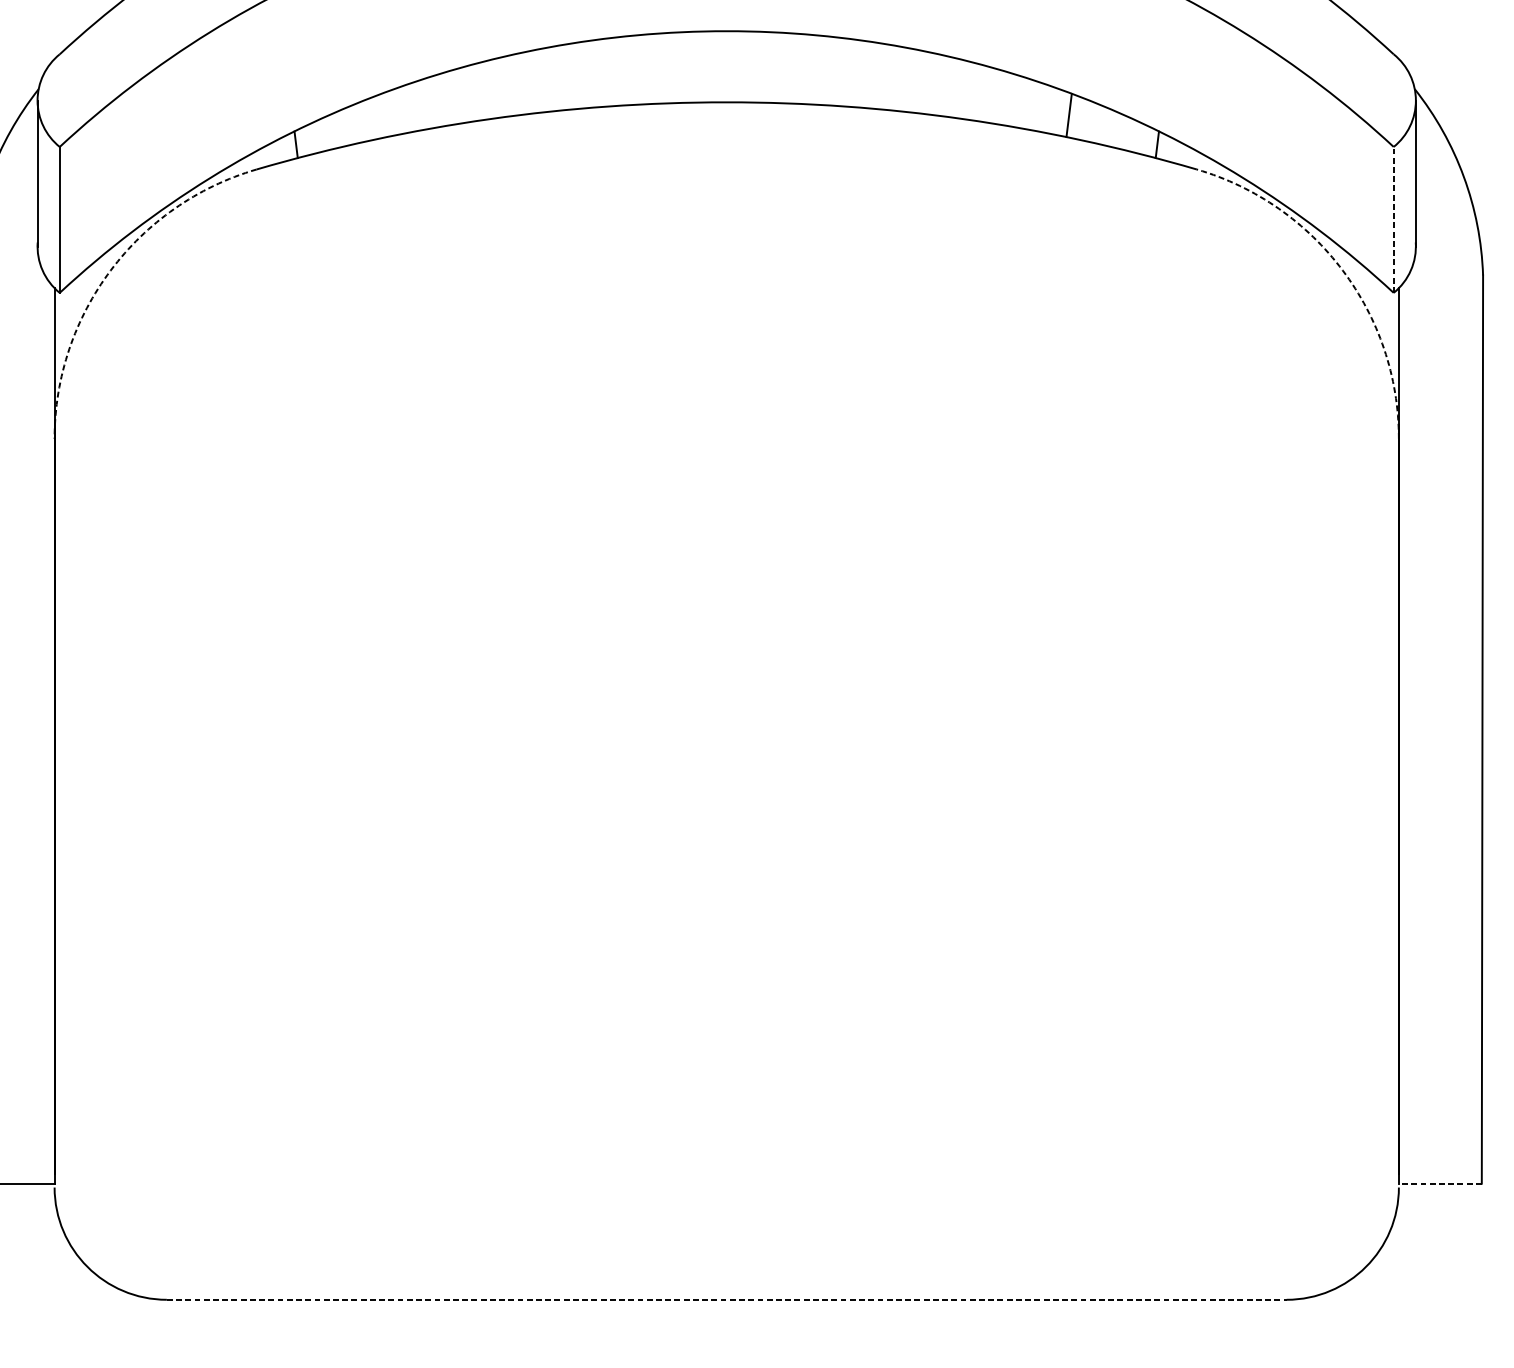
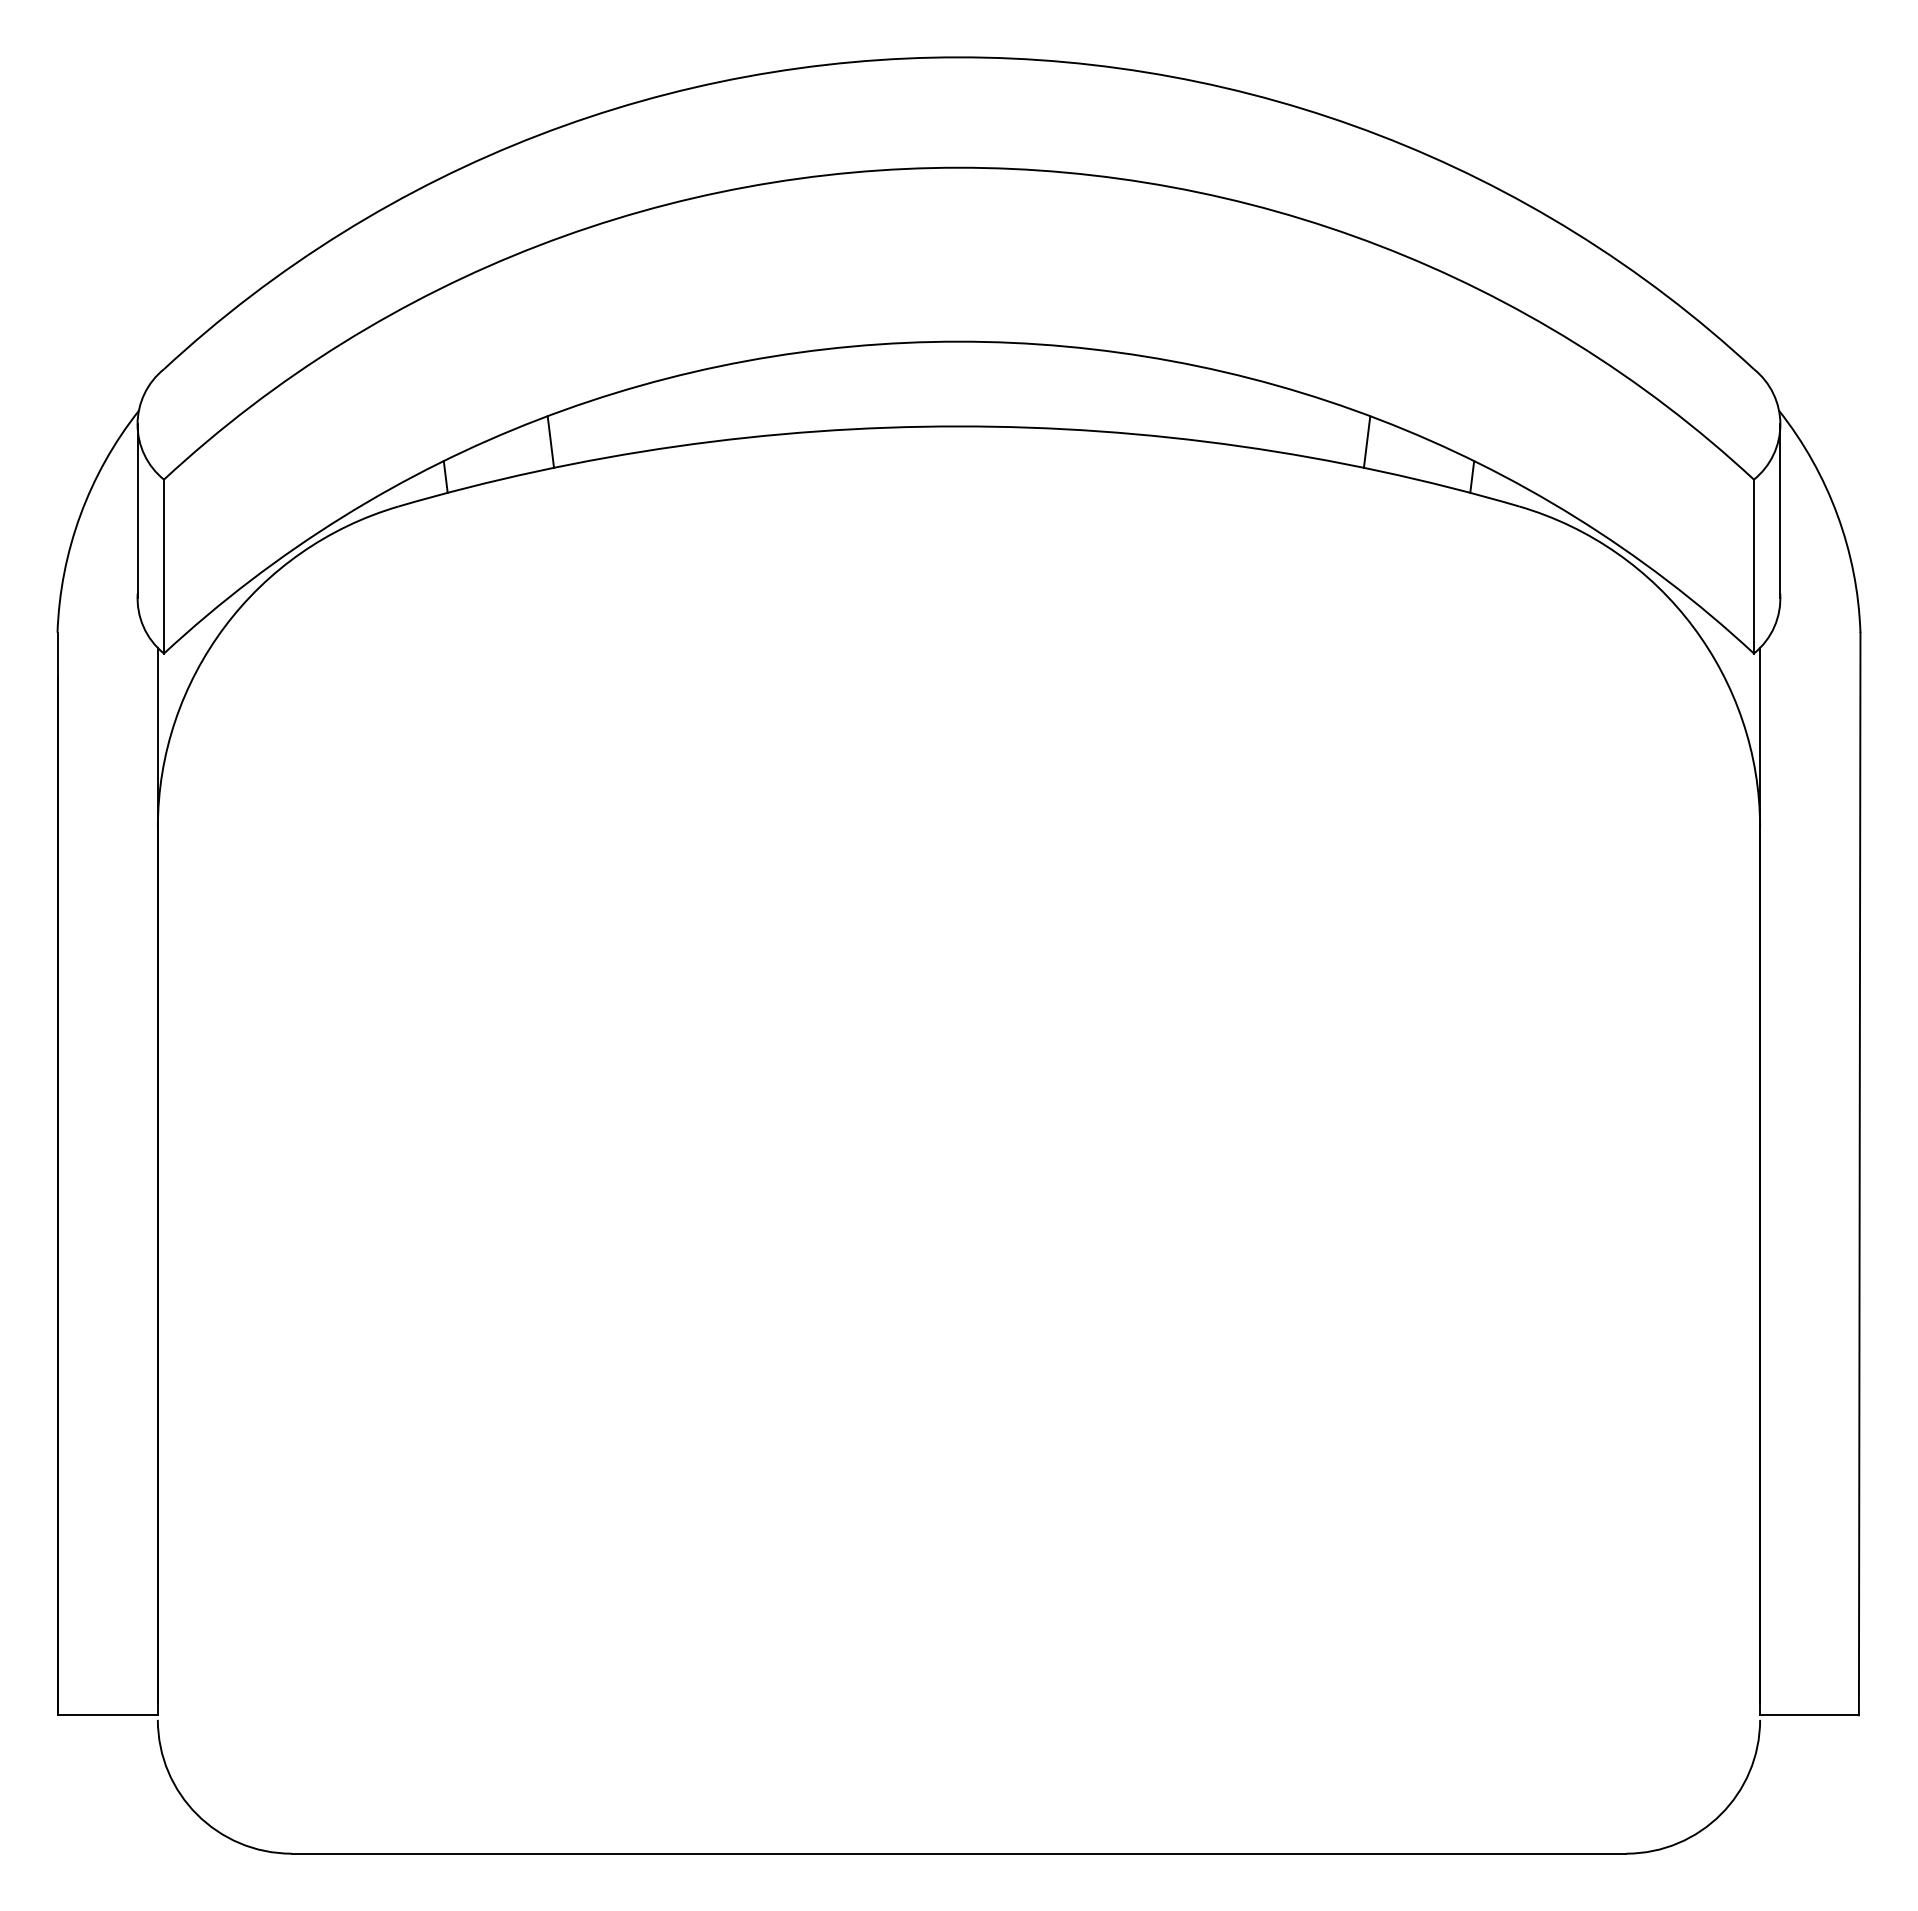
line: (384, 114) -> (550, 441), added
line: (1393, 219) -> (1753, 566), dashed -> solid
arc: (110, 270) -> (224, 626), dashed -> solid
arc: (1343, 270) -> (1693, 626), dashed -> solid
line: (1440, 1183) -> (1809, 1715), dashed -> solid
line: (727, 1299) -> (959, 1853), dashed -> solid

